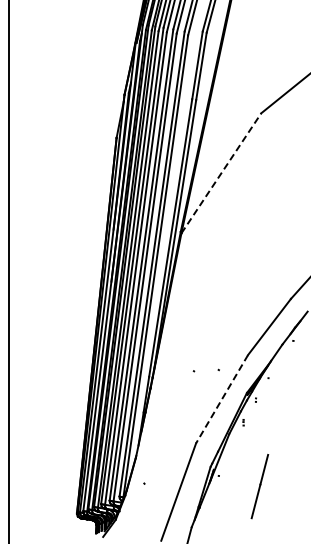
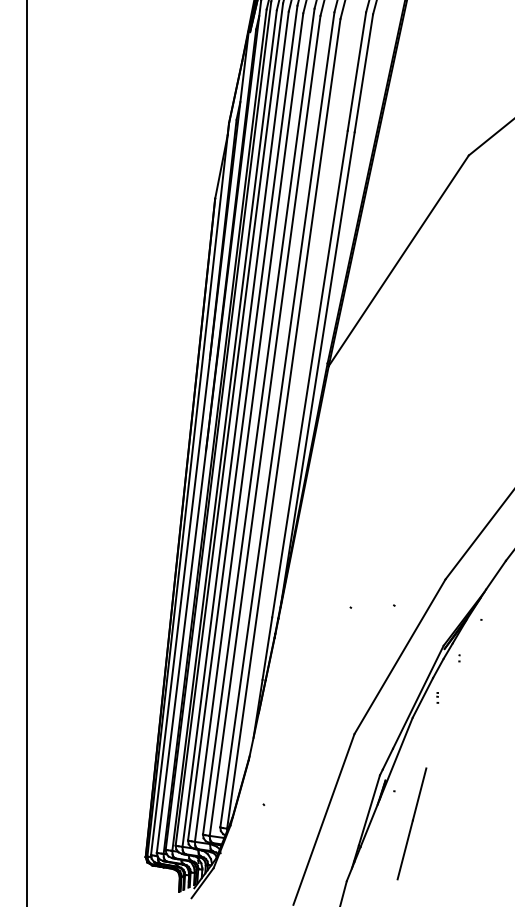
line: (221, 172) -> (399, 259), dashed -> solid
line: (221, 399) -> (399, 657), dashed -> solid
line: (259, 486) -> (411, 823), moved

